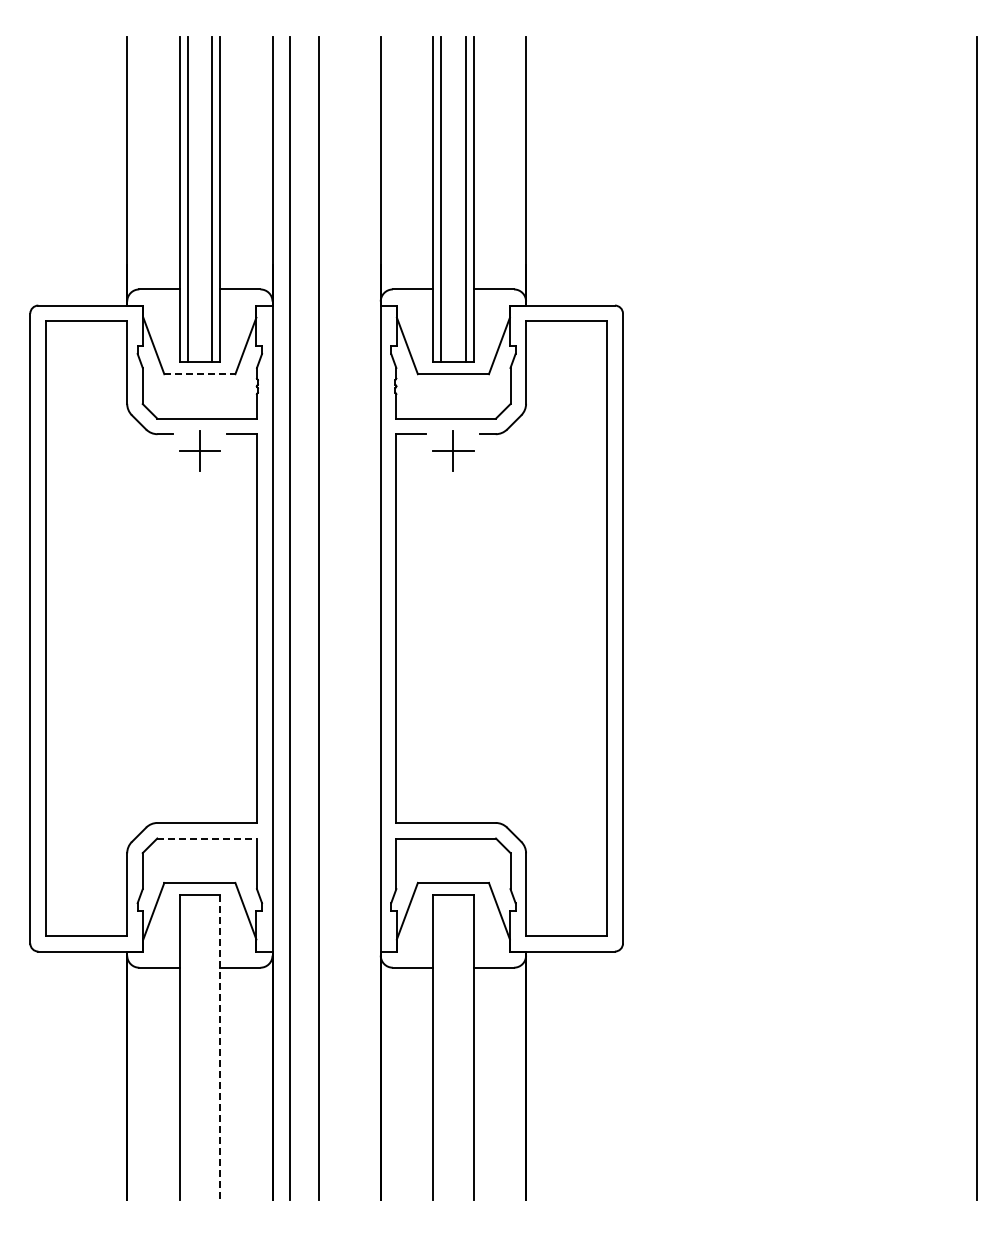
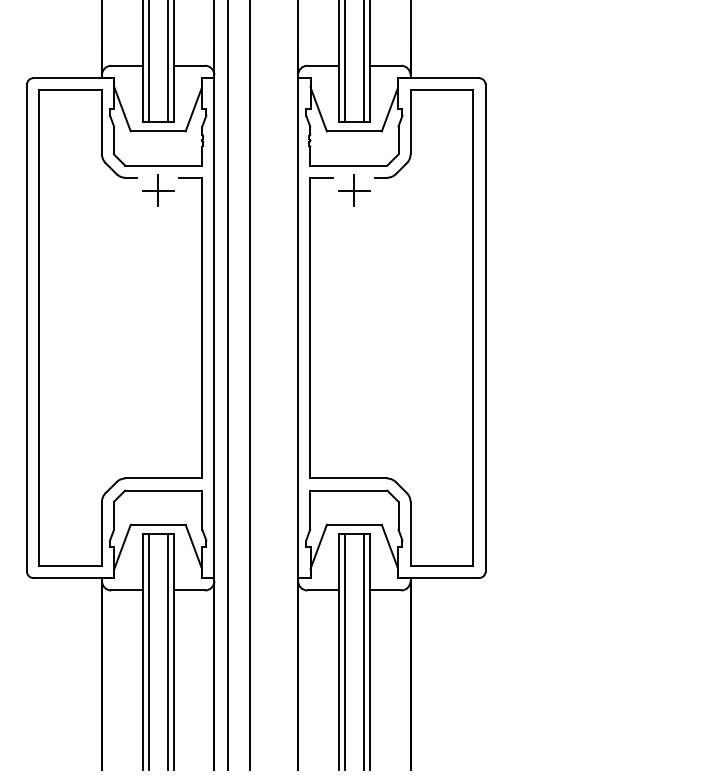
line: (199, 374) -> (157, 131), dashed -> solid
line: (207, 838) -> (164, 490), dashed -> solid
line: (187, 1047) -> (148, 652), added
line: (211, 1047) -> (167, 652), added
line: (220, 1047) -> (174, 652), dashed -> solid
line: (441, 1047) -> (345, 652), added
line: (465, 1047) -> (363, 652), added

